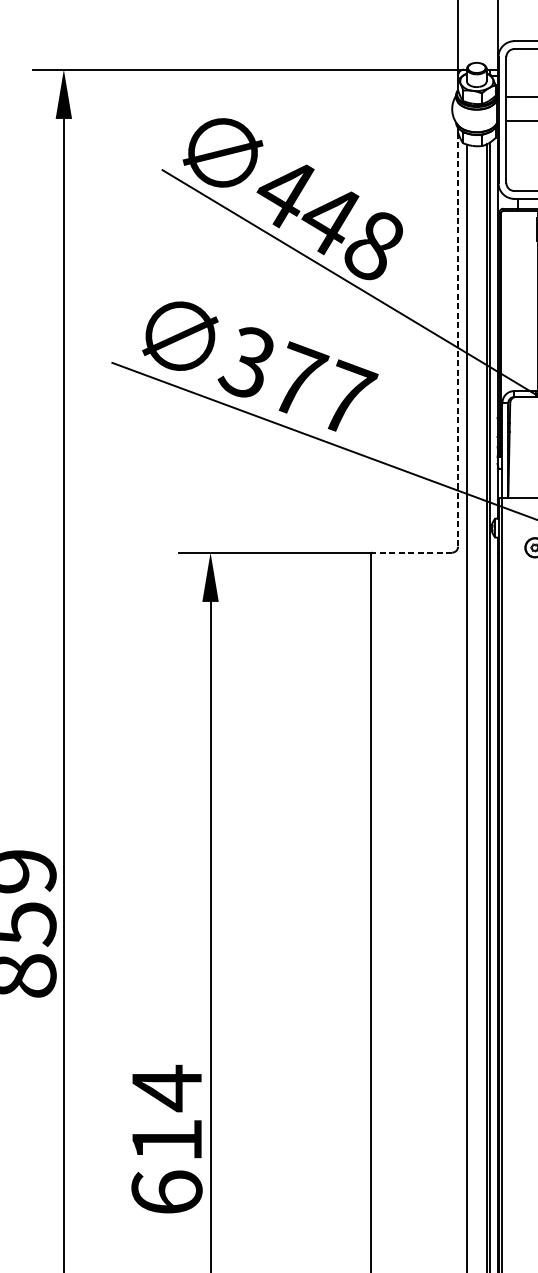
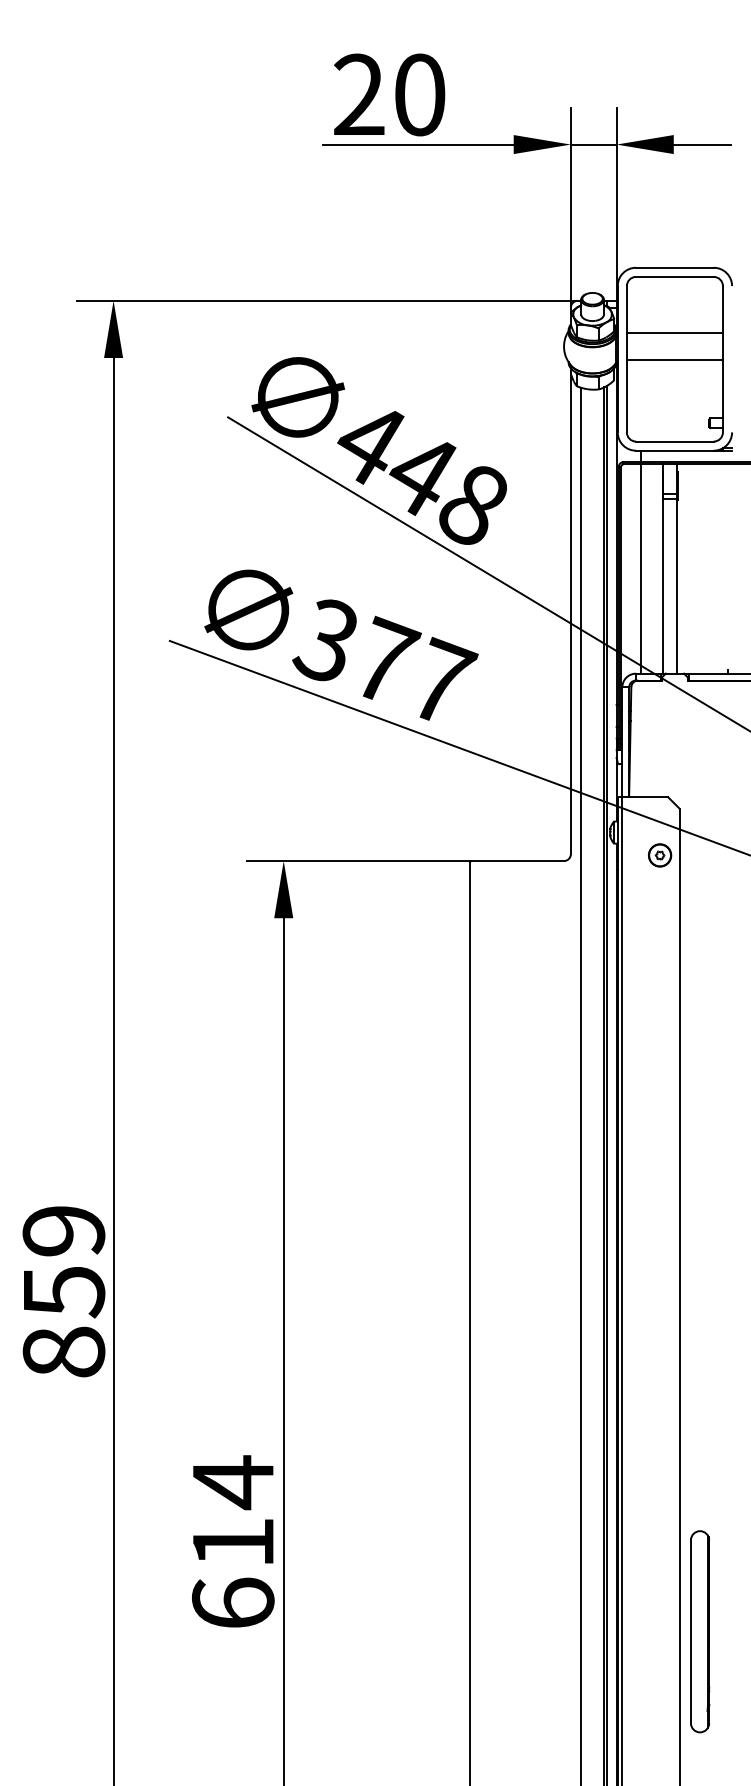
line: (518, 300) -> (640, 568), added
line: (457, 340) -> (570, 614), dashed -> solid
line: (412, 553) -> (517, 861), dashed -> solid

